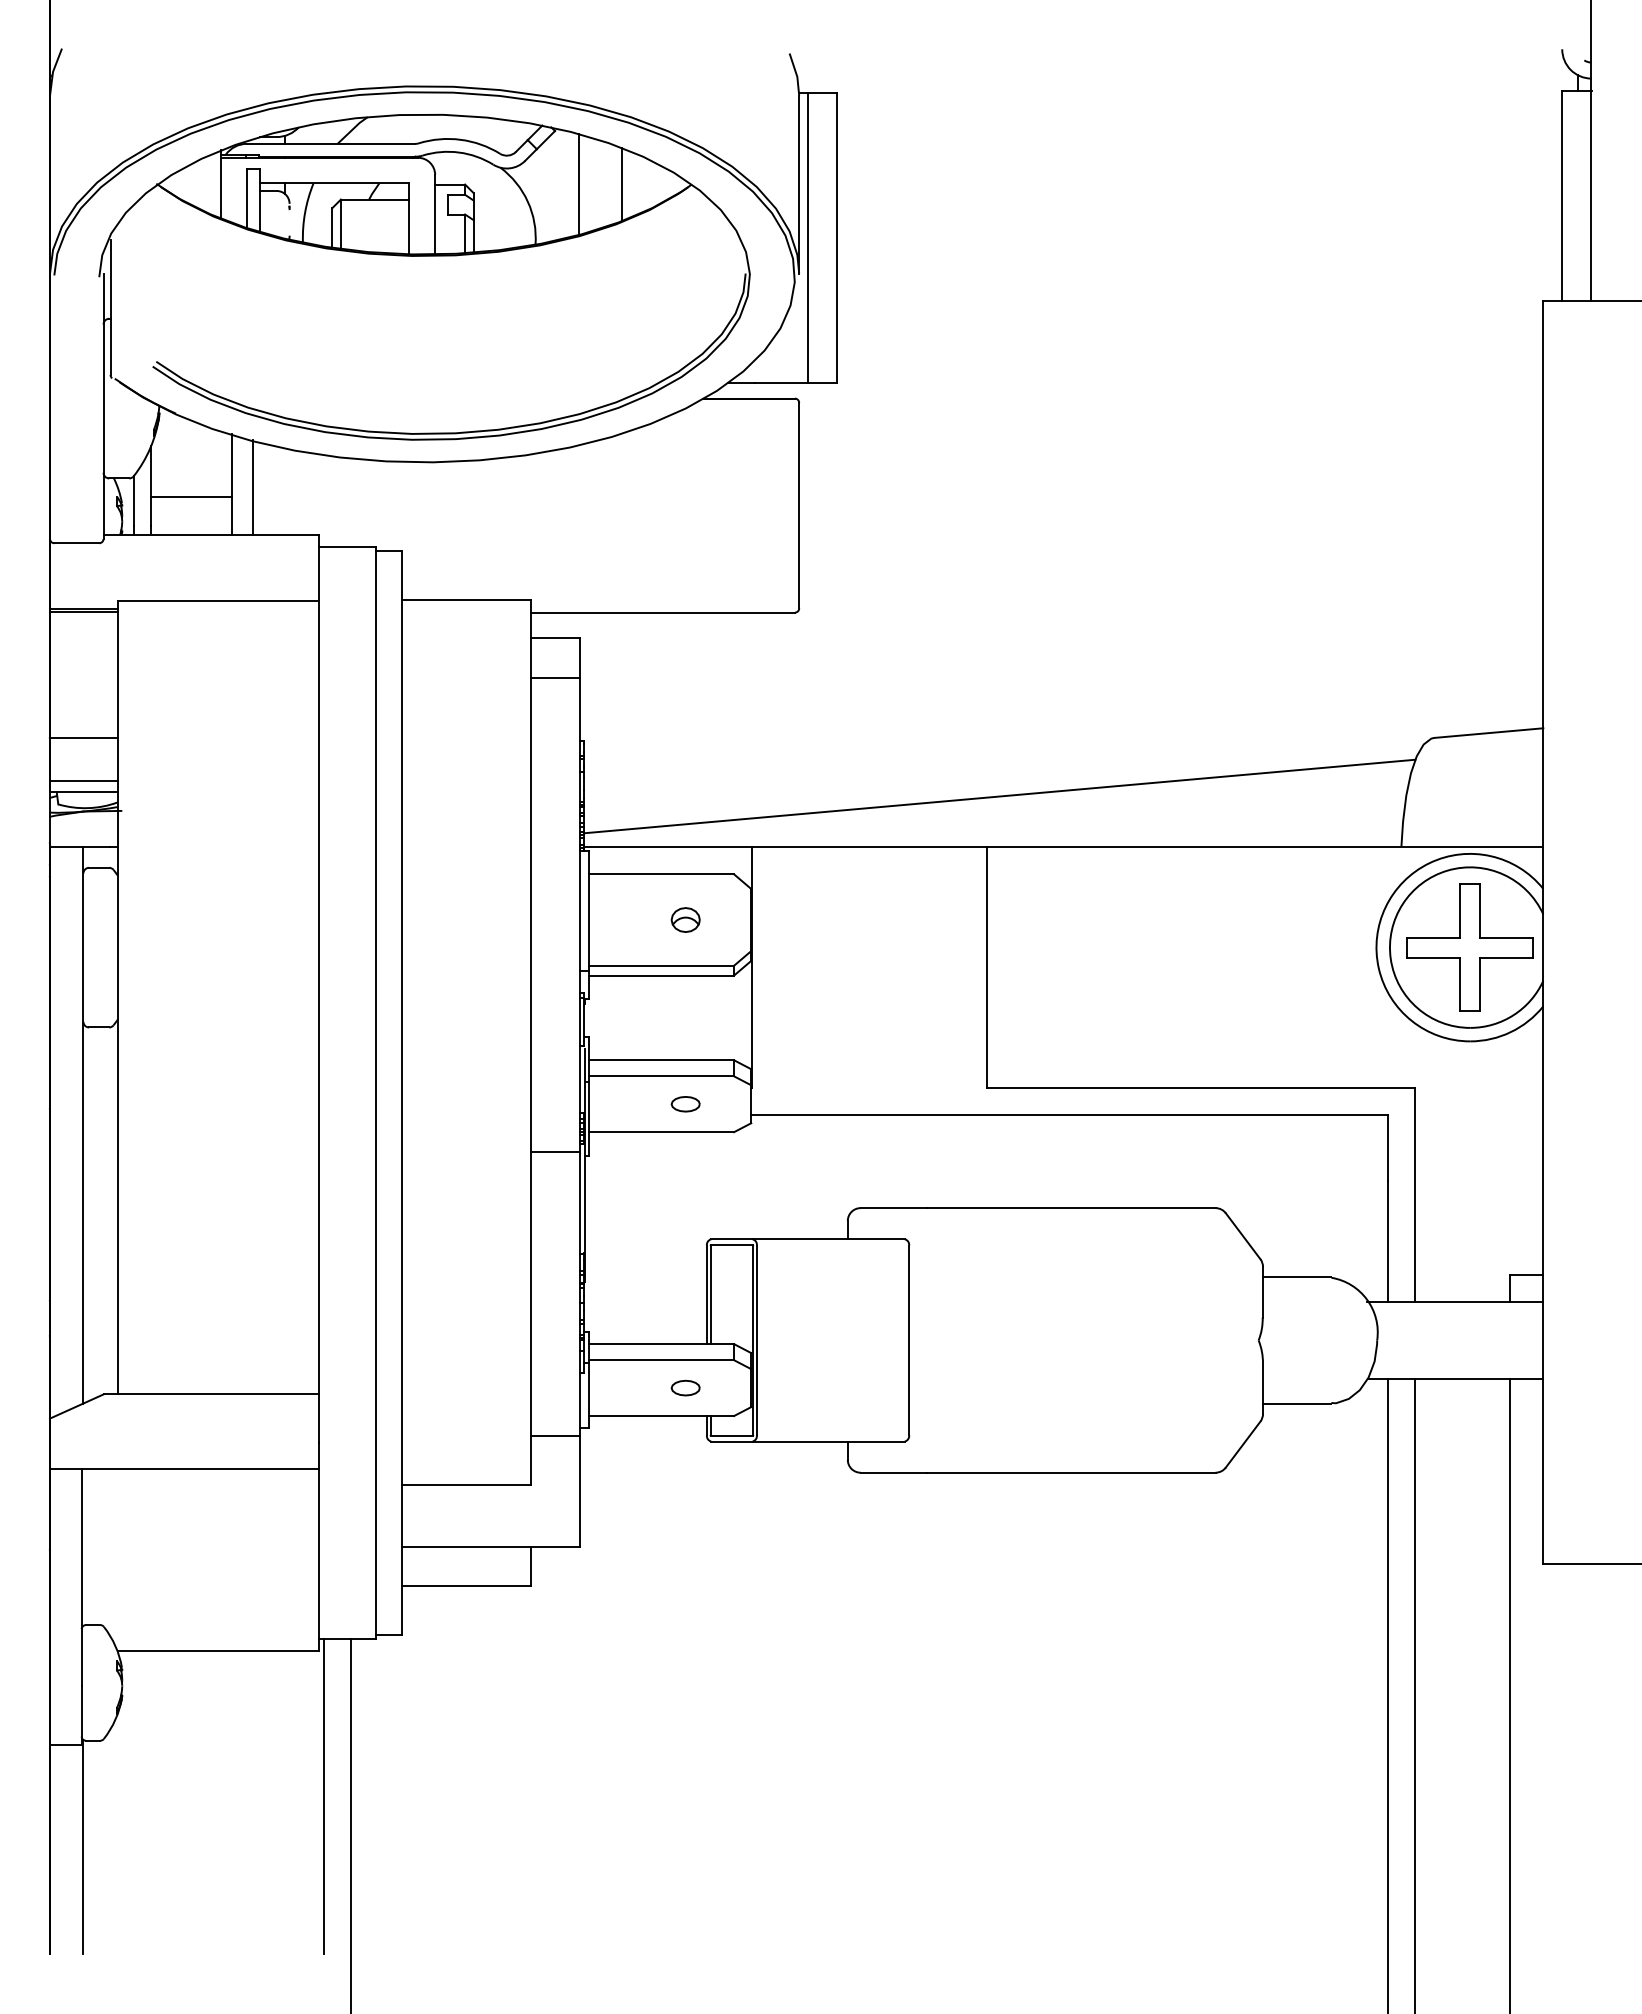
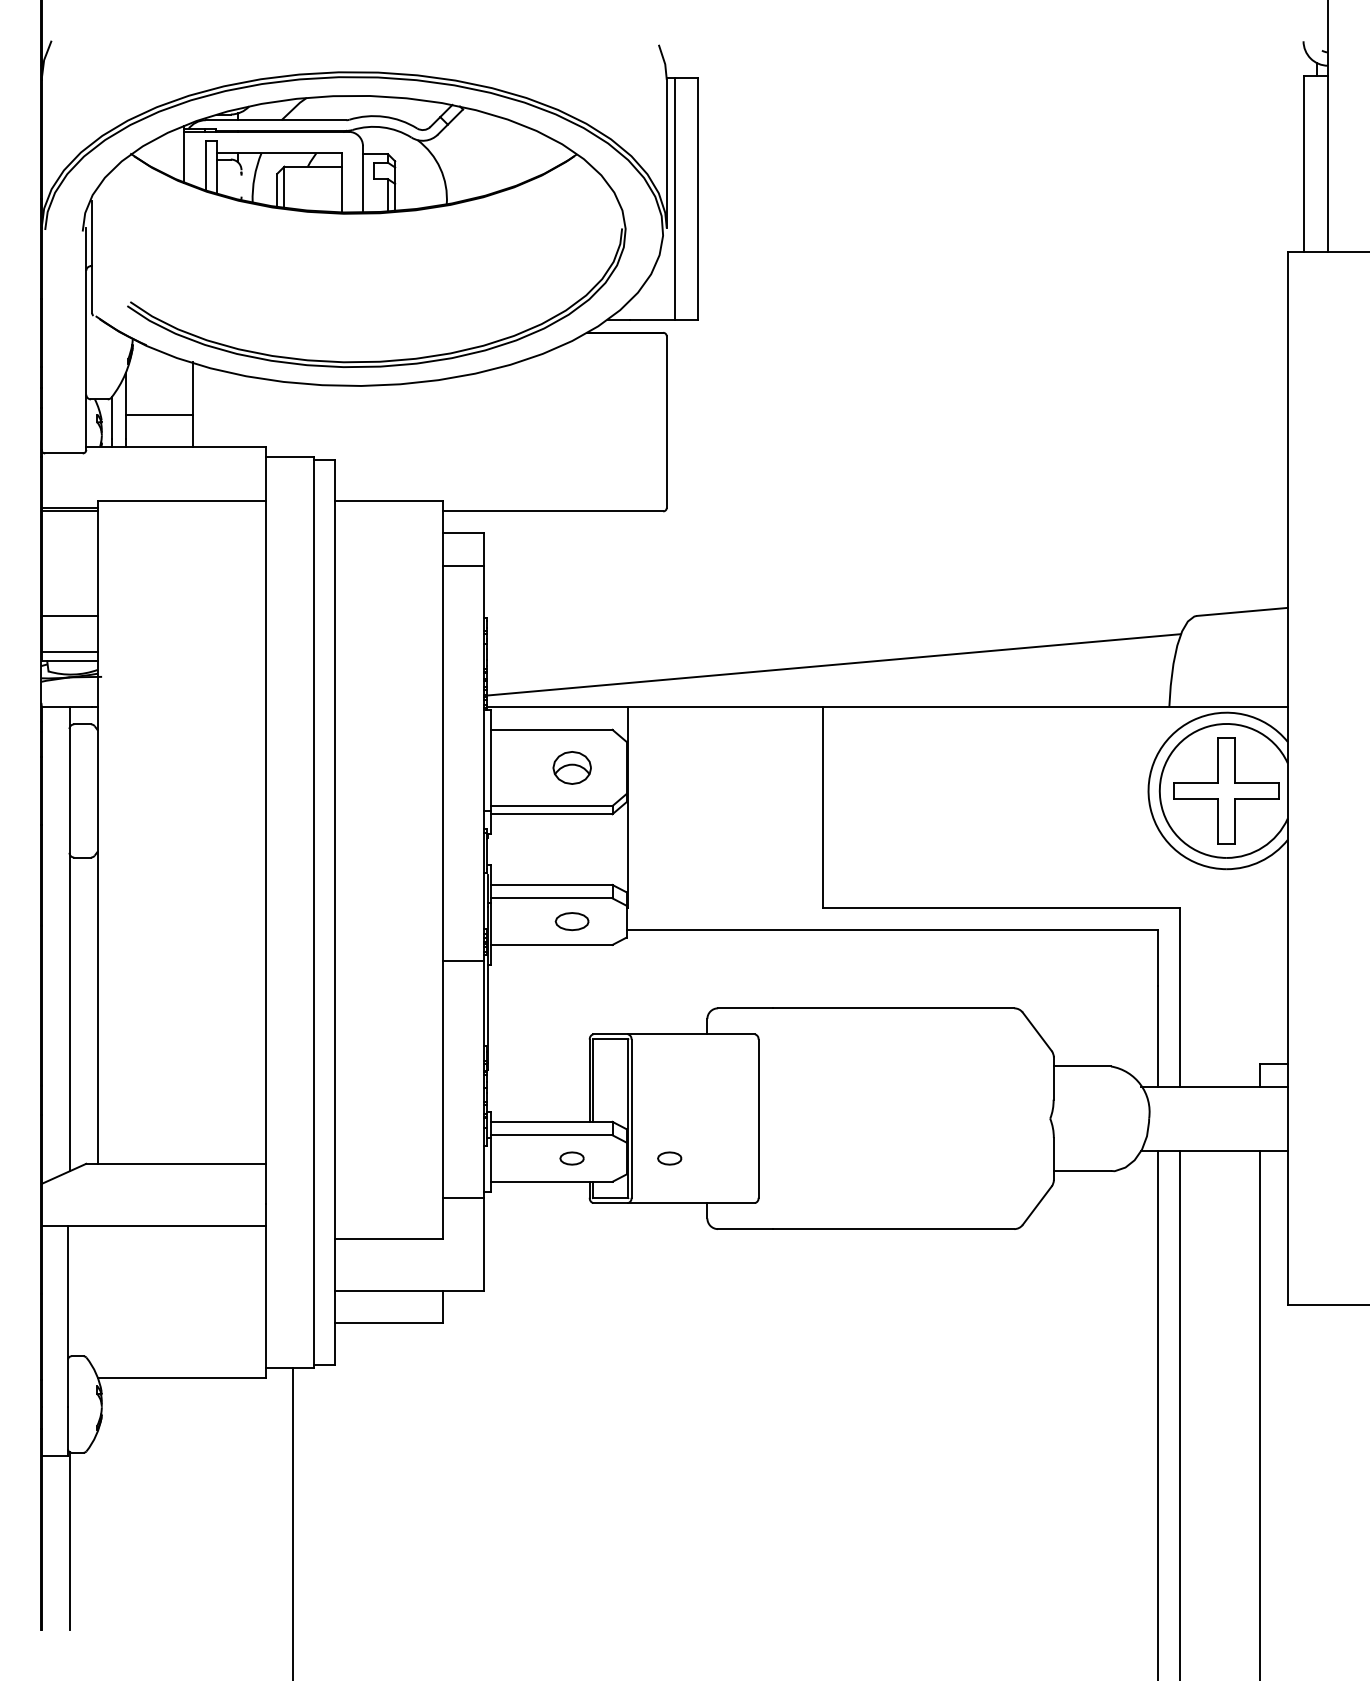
line: (578, 184) -> (482, 154), removed
line: (621, 184) -> (518, 154), removed
line: (253, 487) -> (211, 406), removed
part: (685, 919) -> (571, 767), size x1.6
part: (685, 1104) -> (571, 921), size x1.4
part: (802, 1387) -> (669, 1158), added
line: (324, 1795) -> (270, 1498), removed

